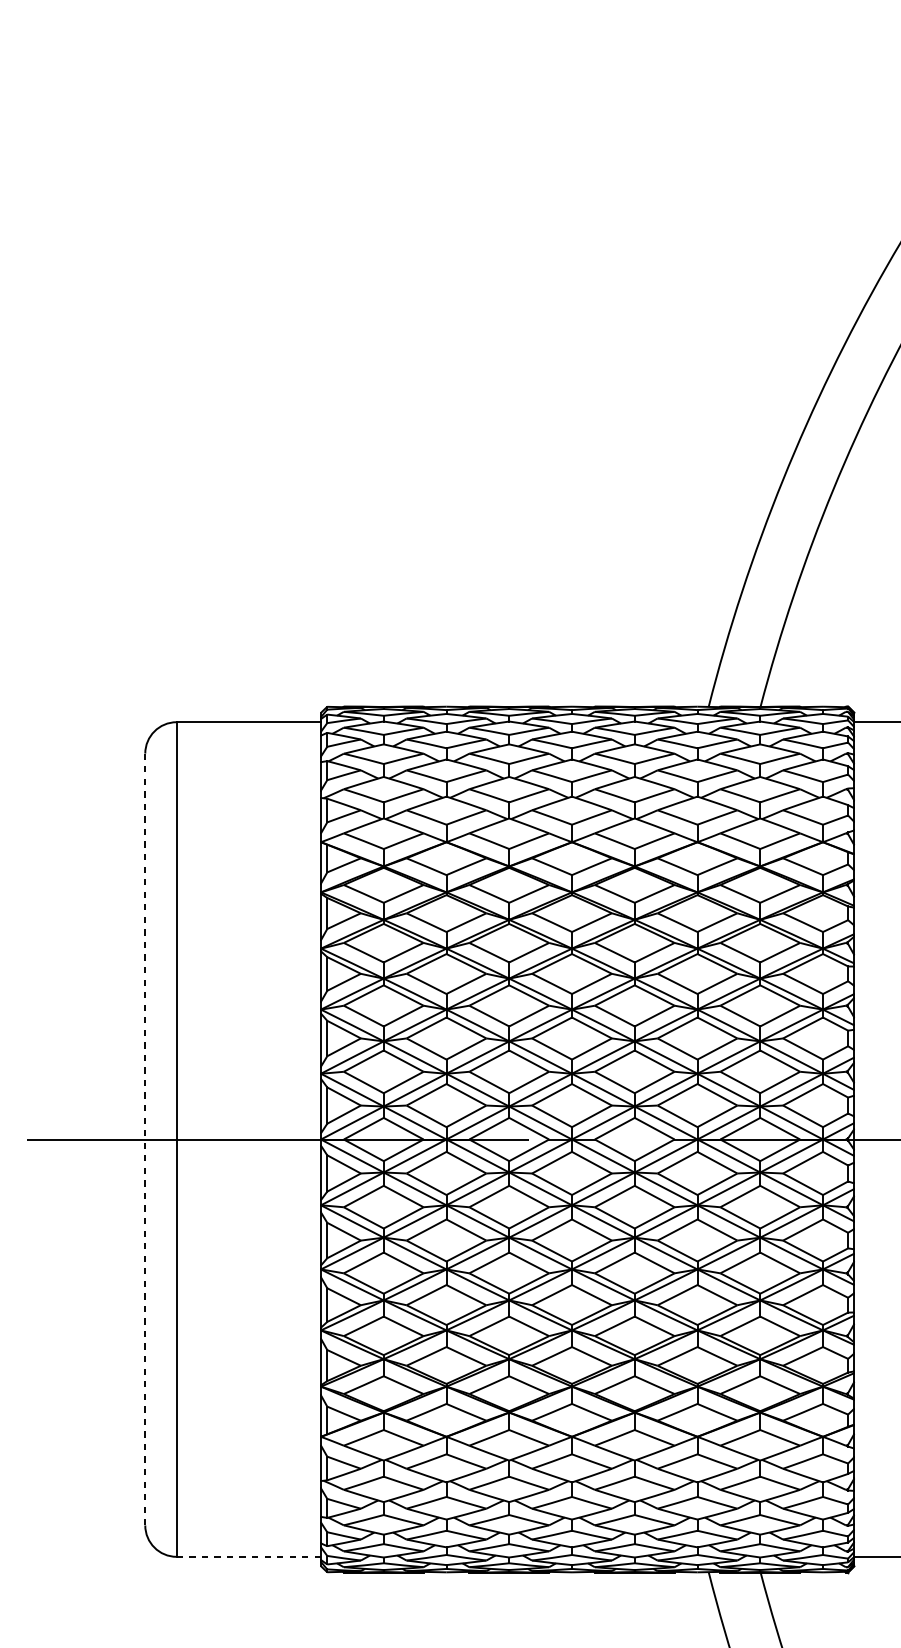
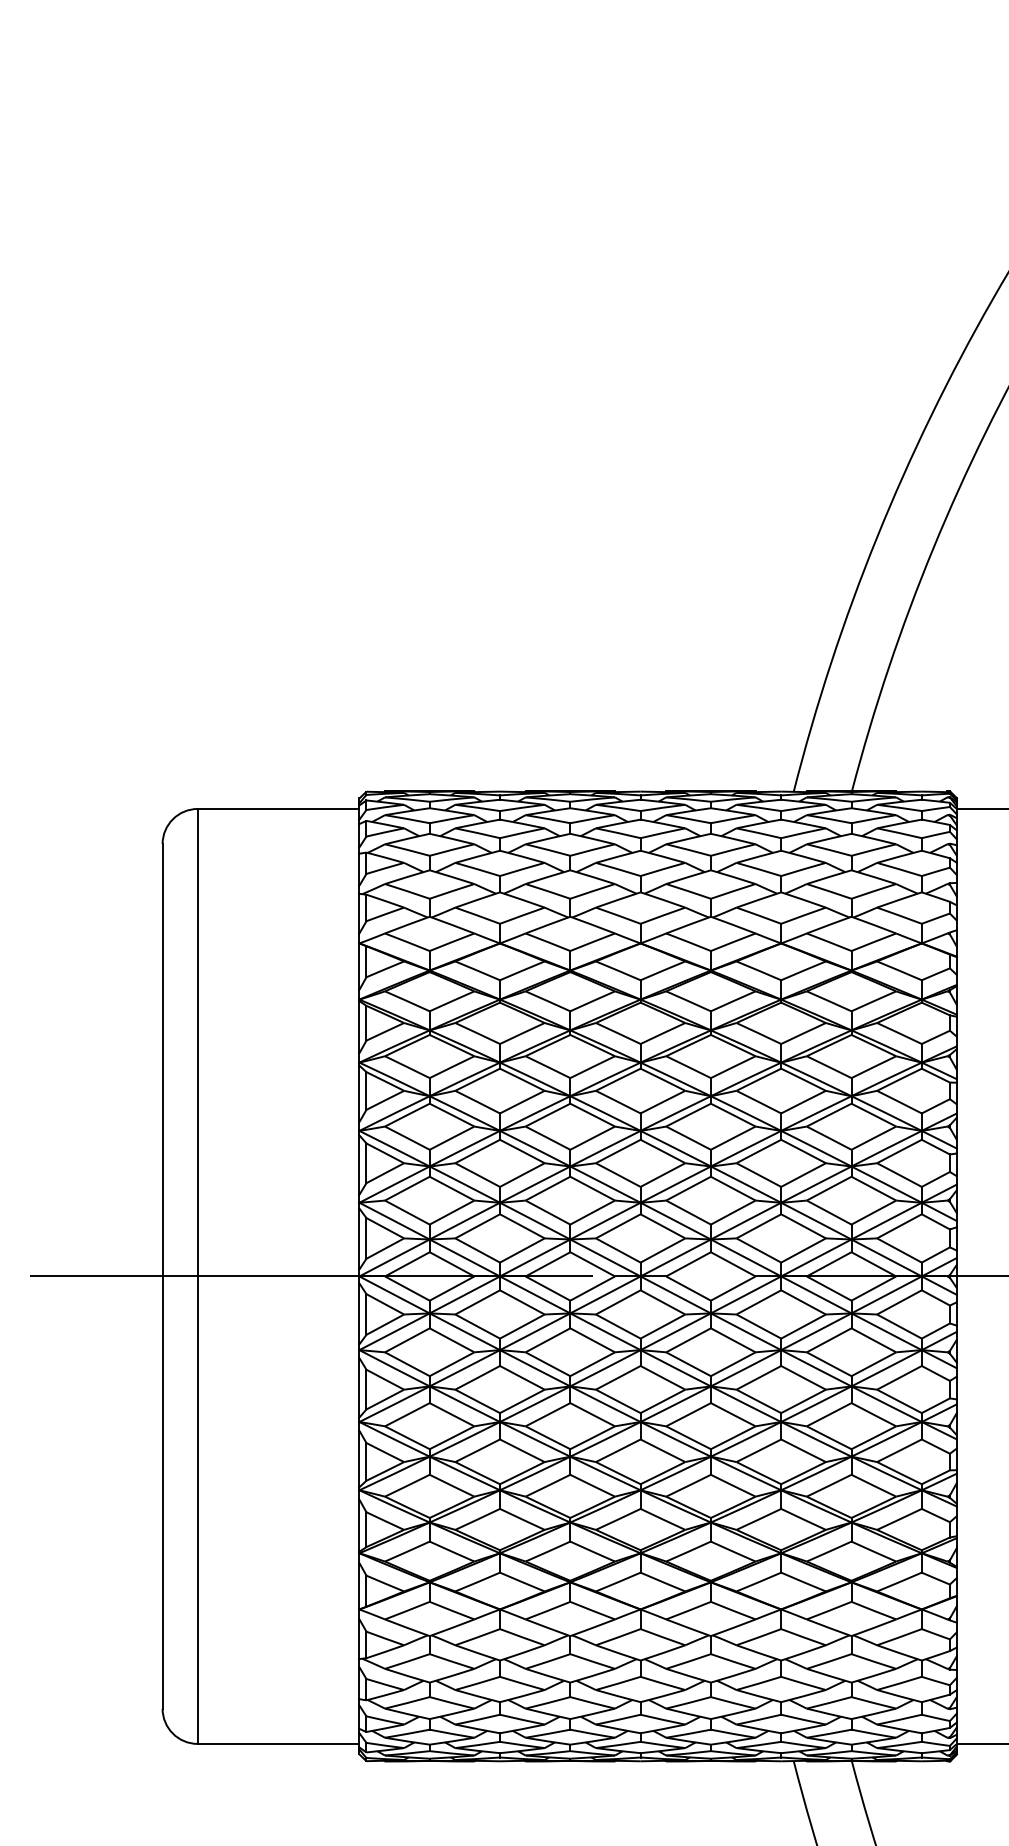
line: (145, 1138) -> (162, 1275), dashed -> solid
line: (248, 1556) -> (278, 1743), dashed -> solid

